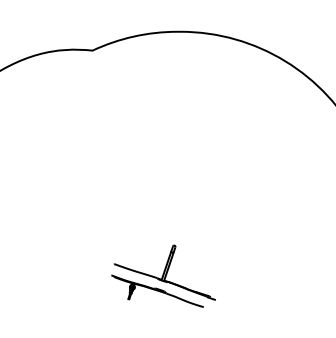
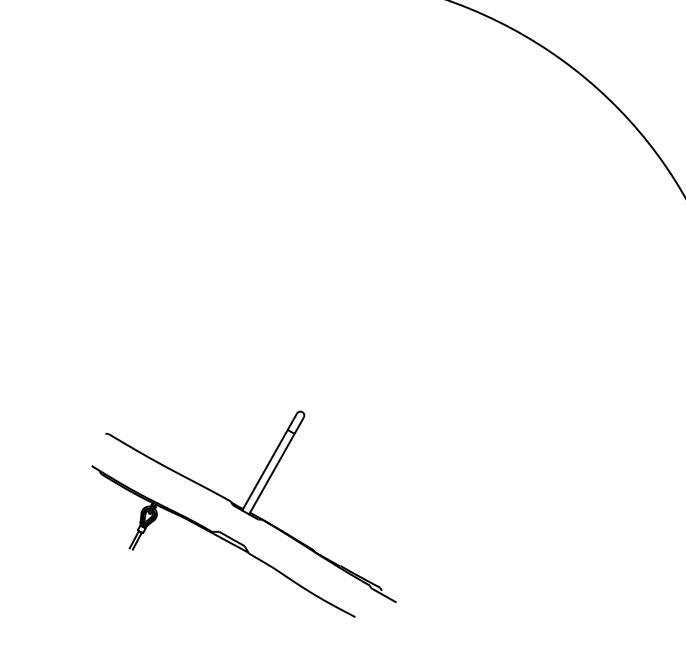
part: (163, 276) -> (250, 499), size x1.43

